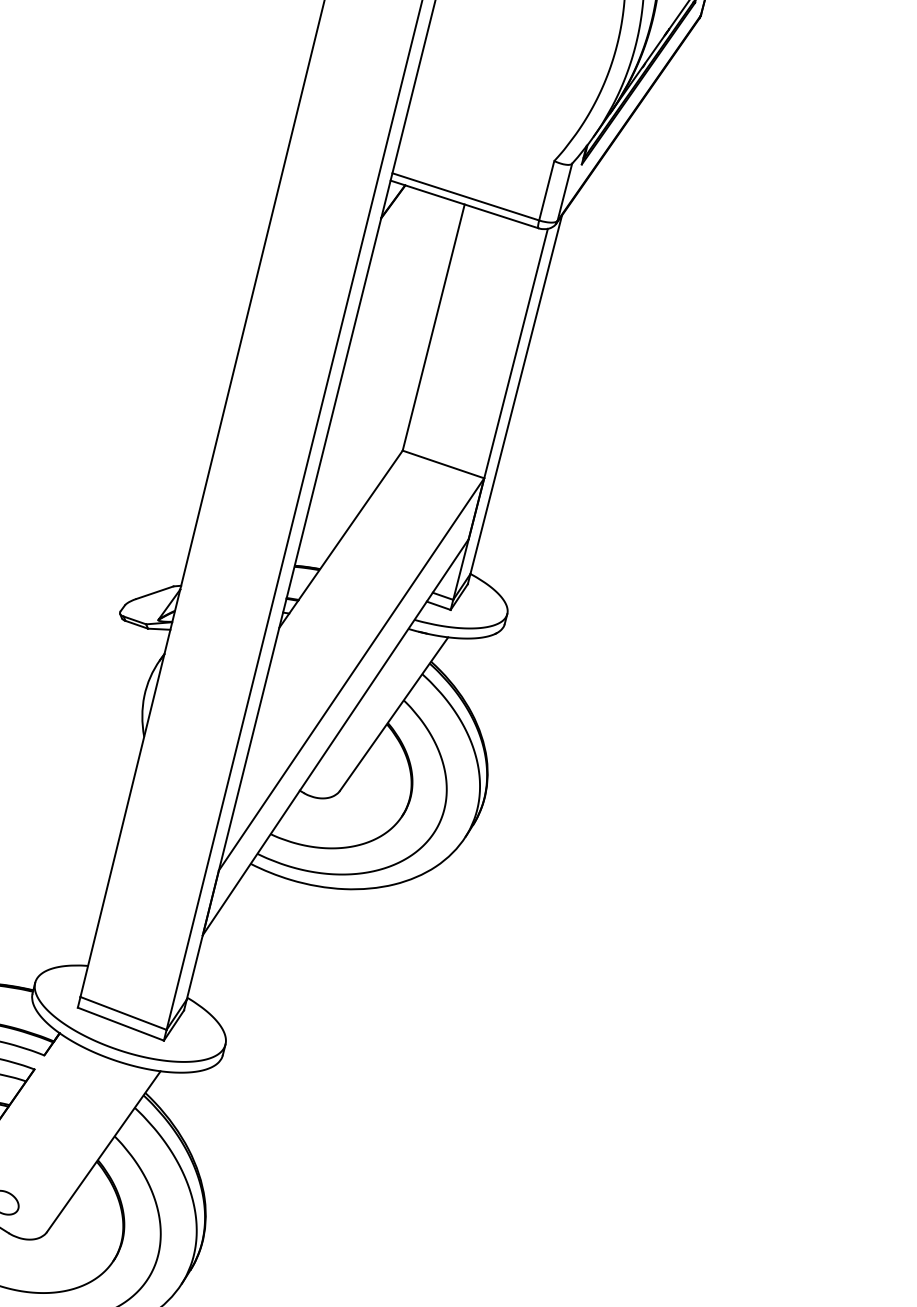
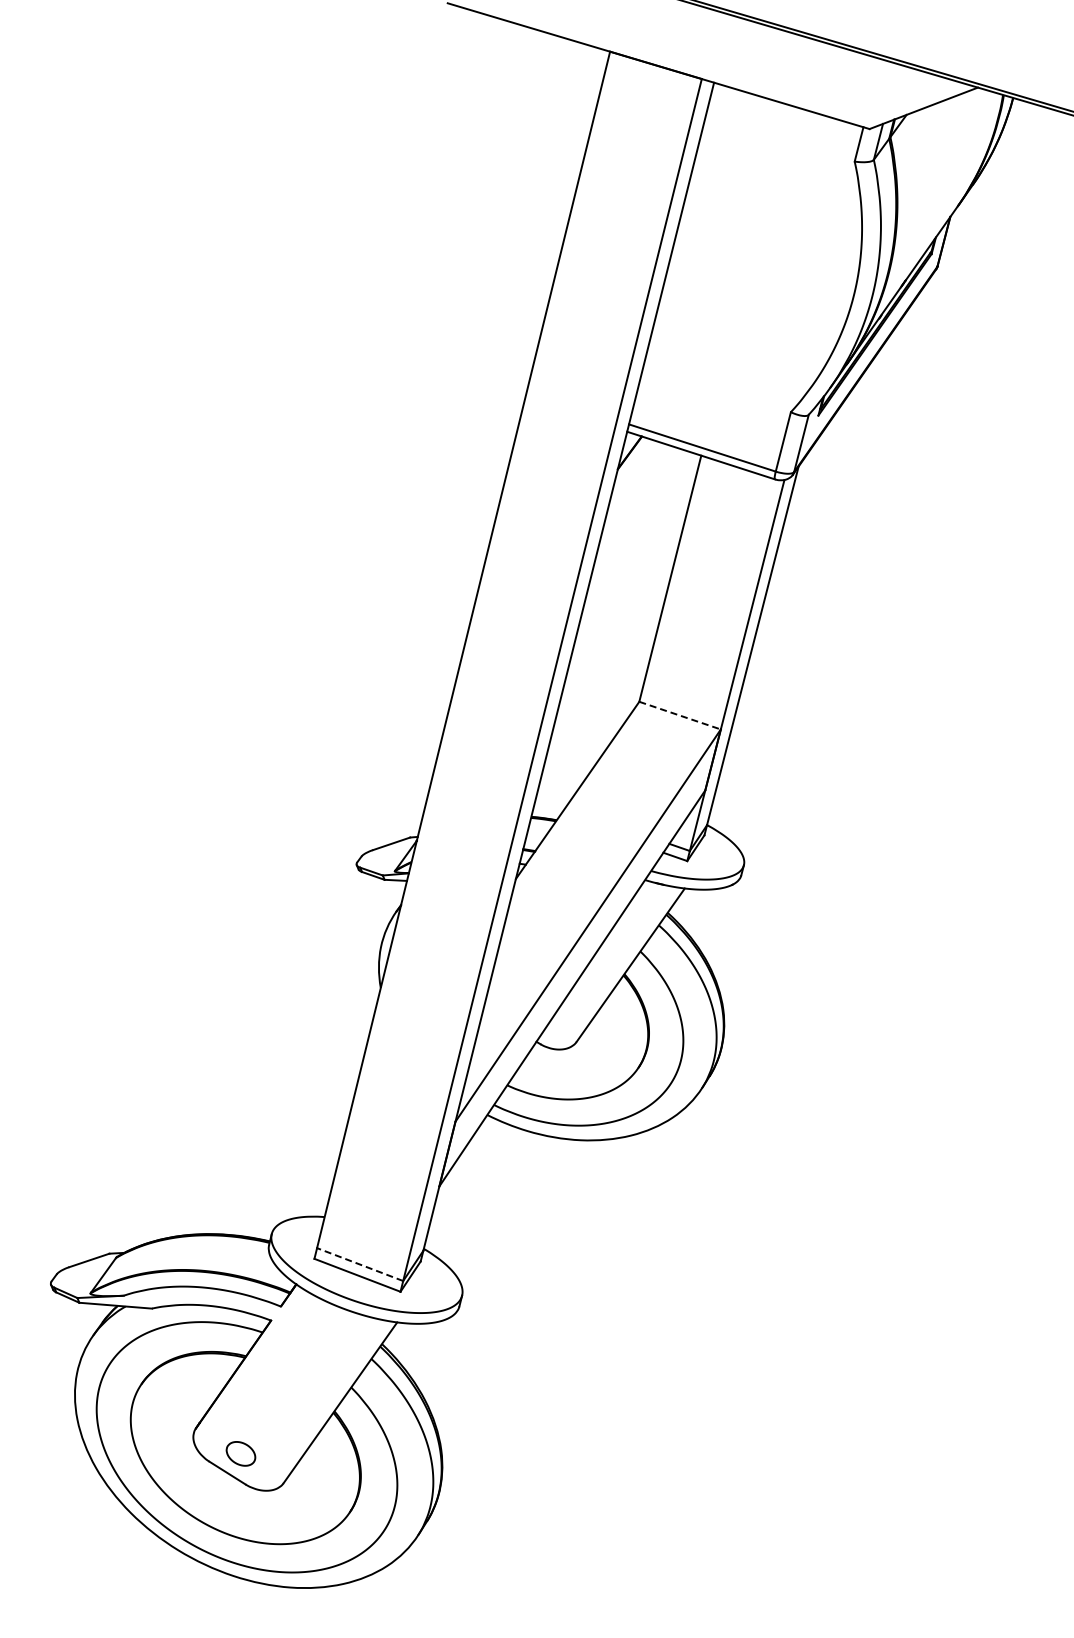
line: (443, 464) -> (680, 715), solid -> dashed
line: (122, 1013) -> (359, 1264), solid -> dashed

